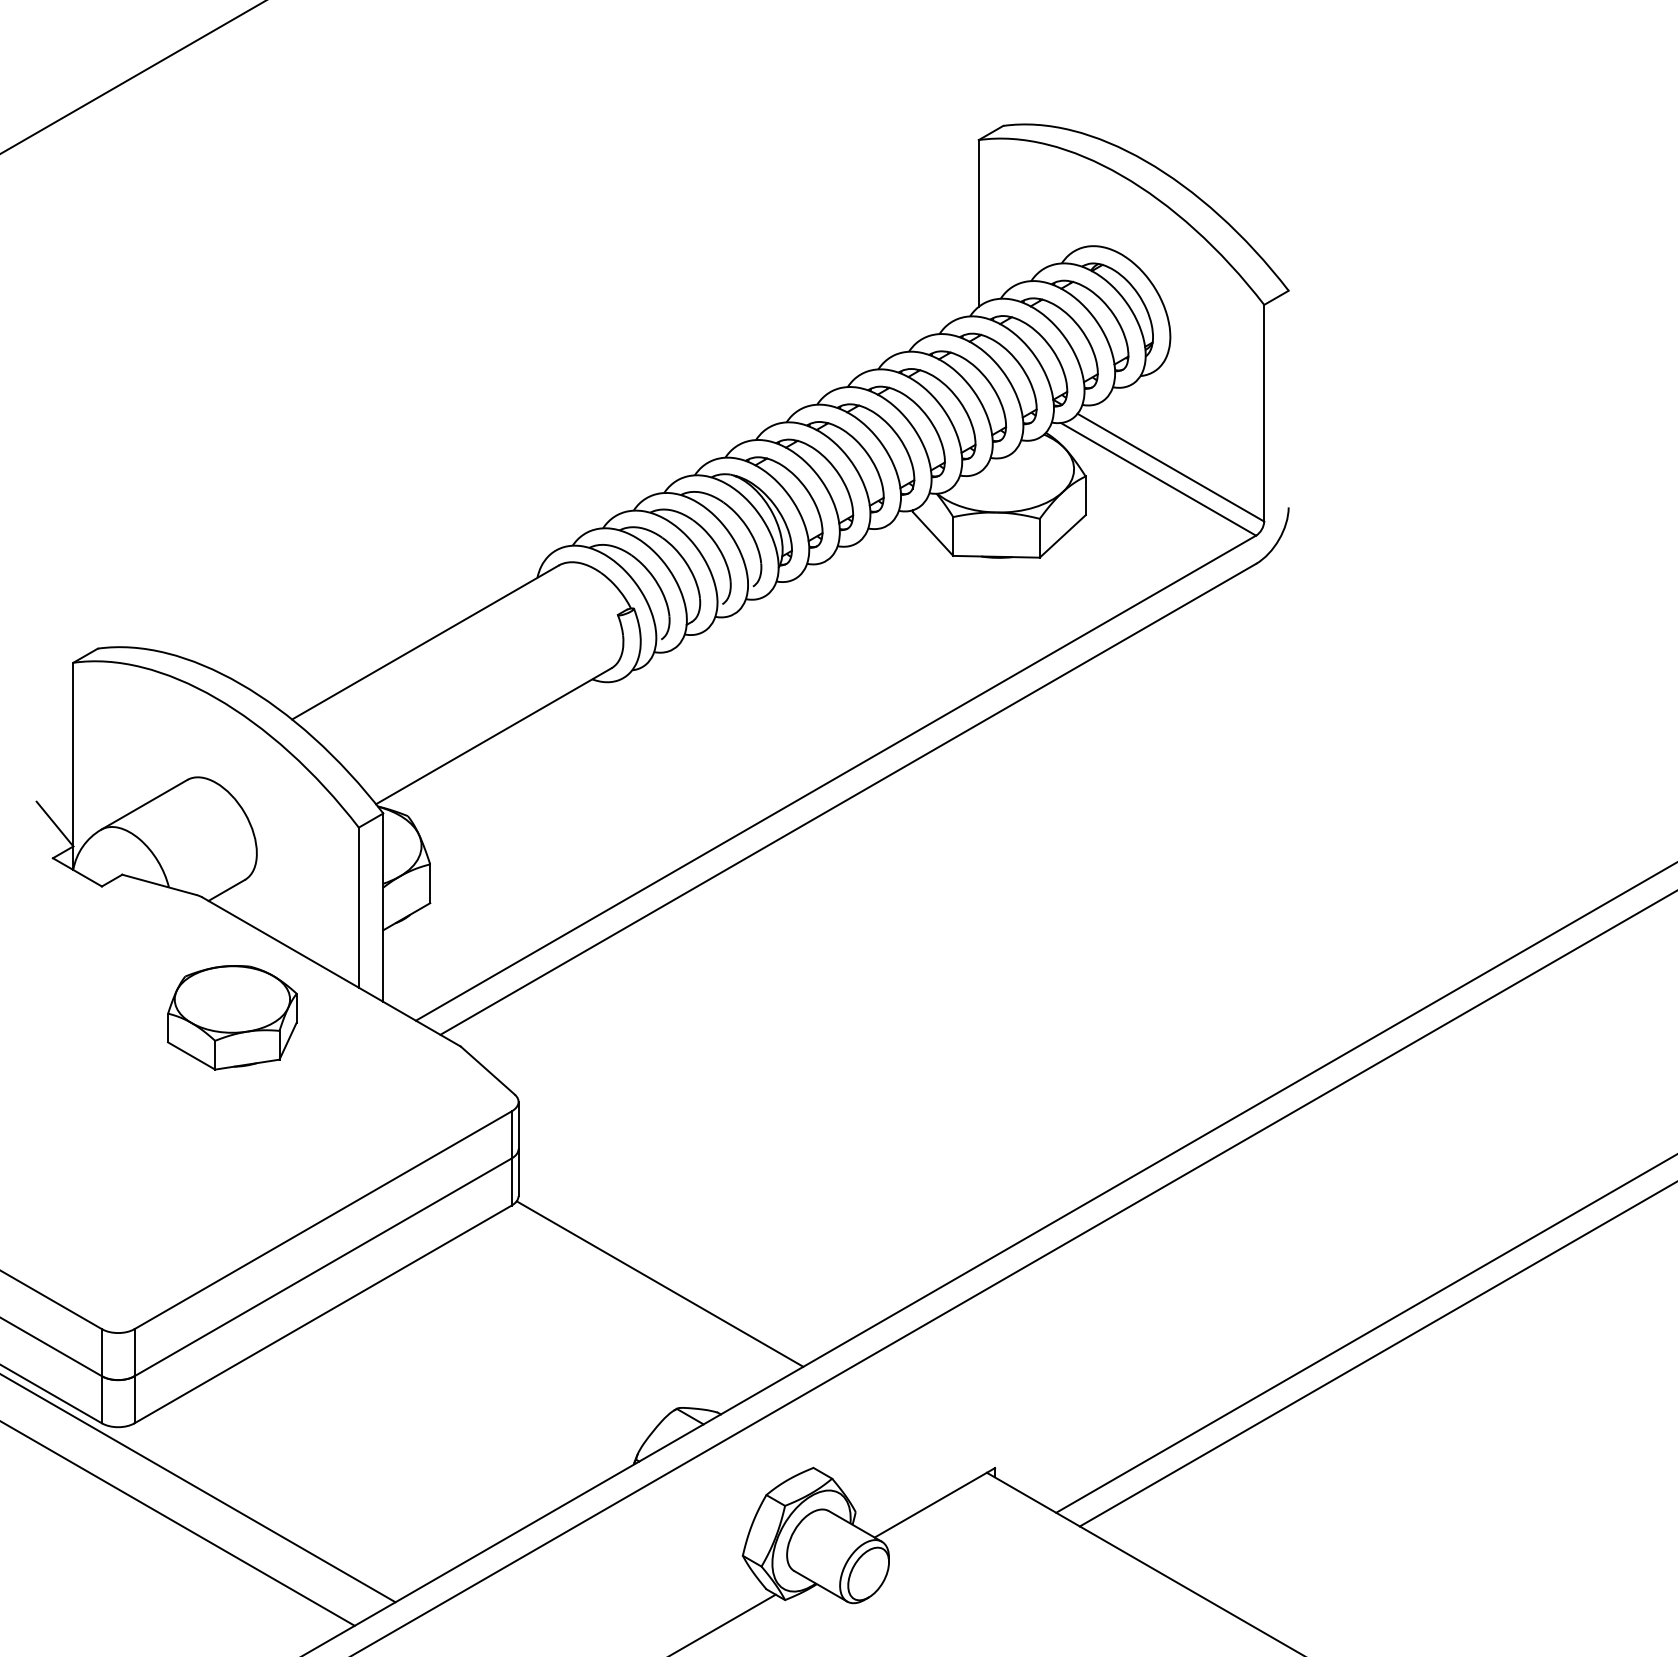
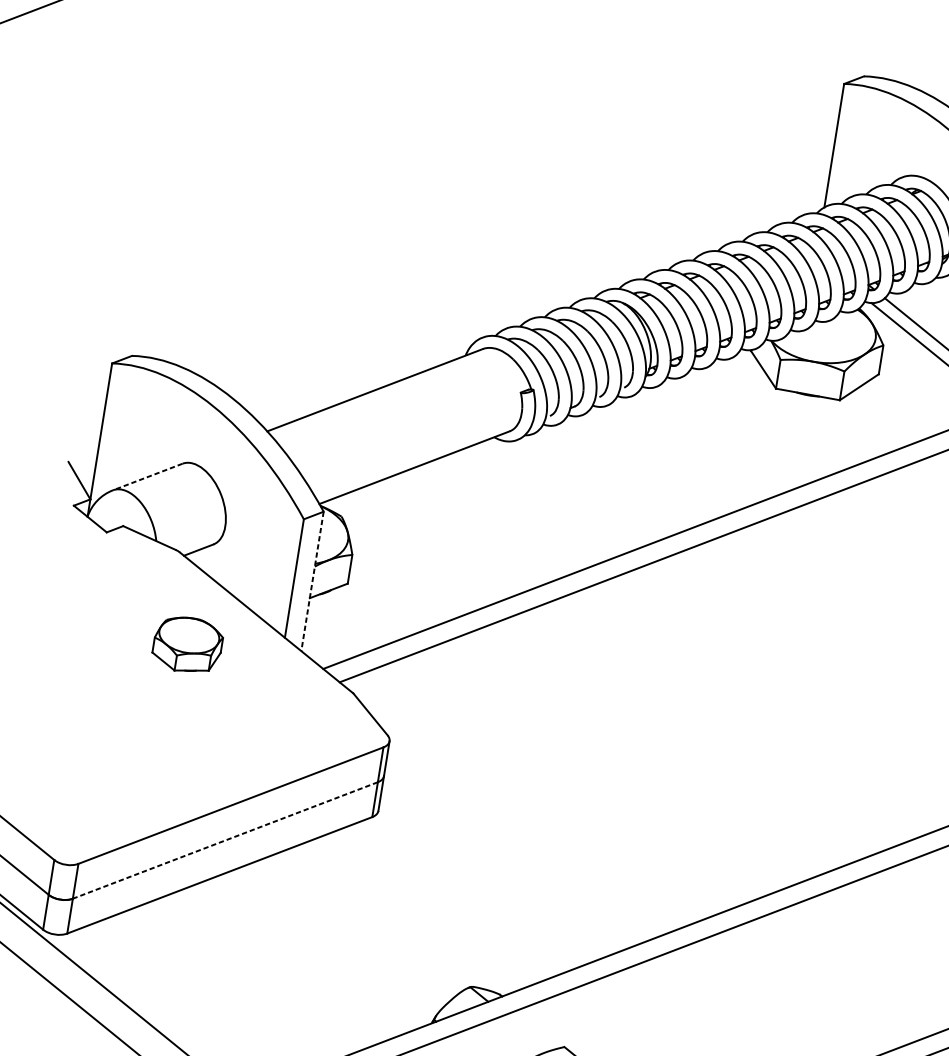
line: (144, 804) -> (147, 476), solid -> dashed
line: (383, 908) -> (312, 582), solid -> dashed
part: (232, 1017) -> (187, 644), size x0.7
line: (323, 1267) -> (225, 840), solid -> dashed
line: (659, 1283) -> (472, 892), removed

